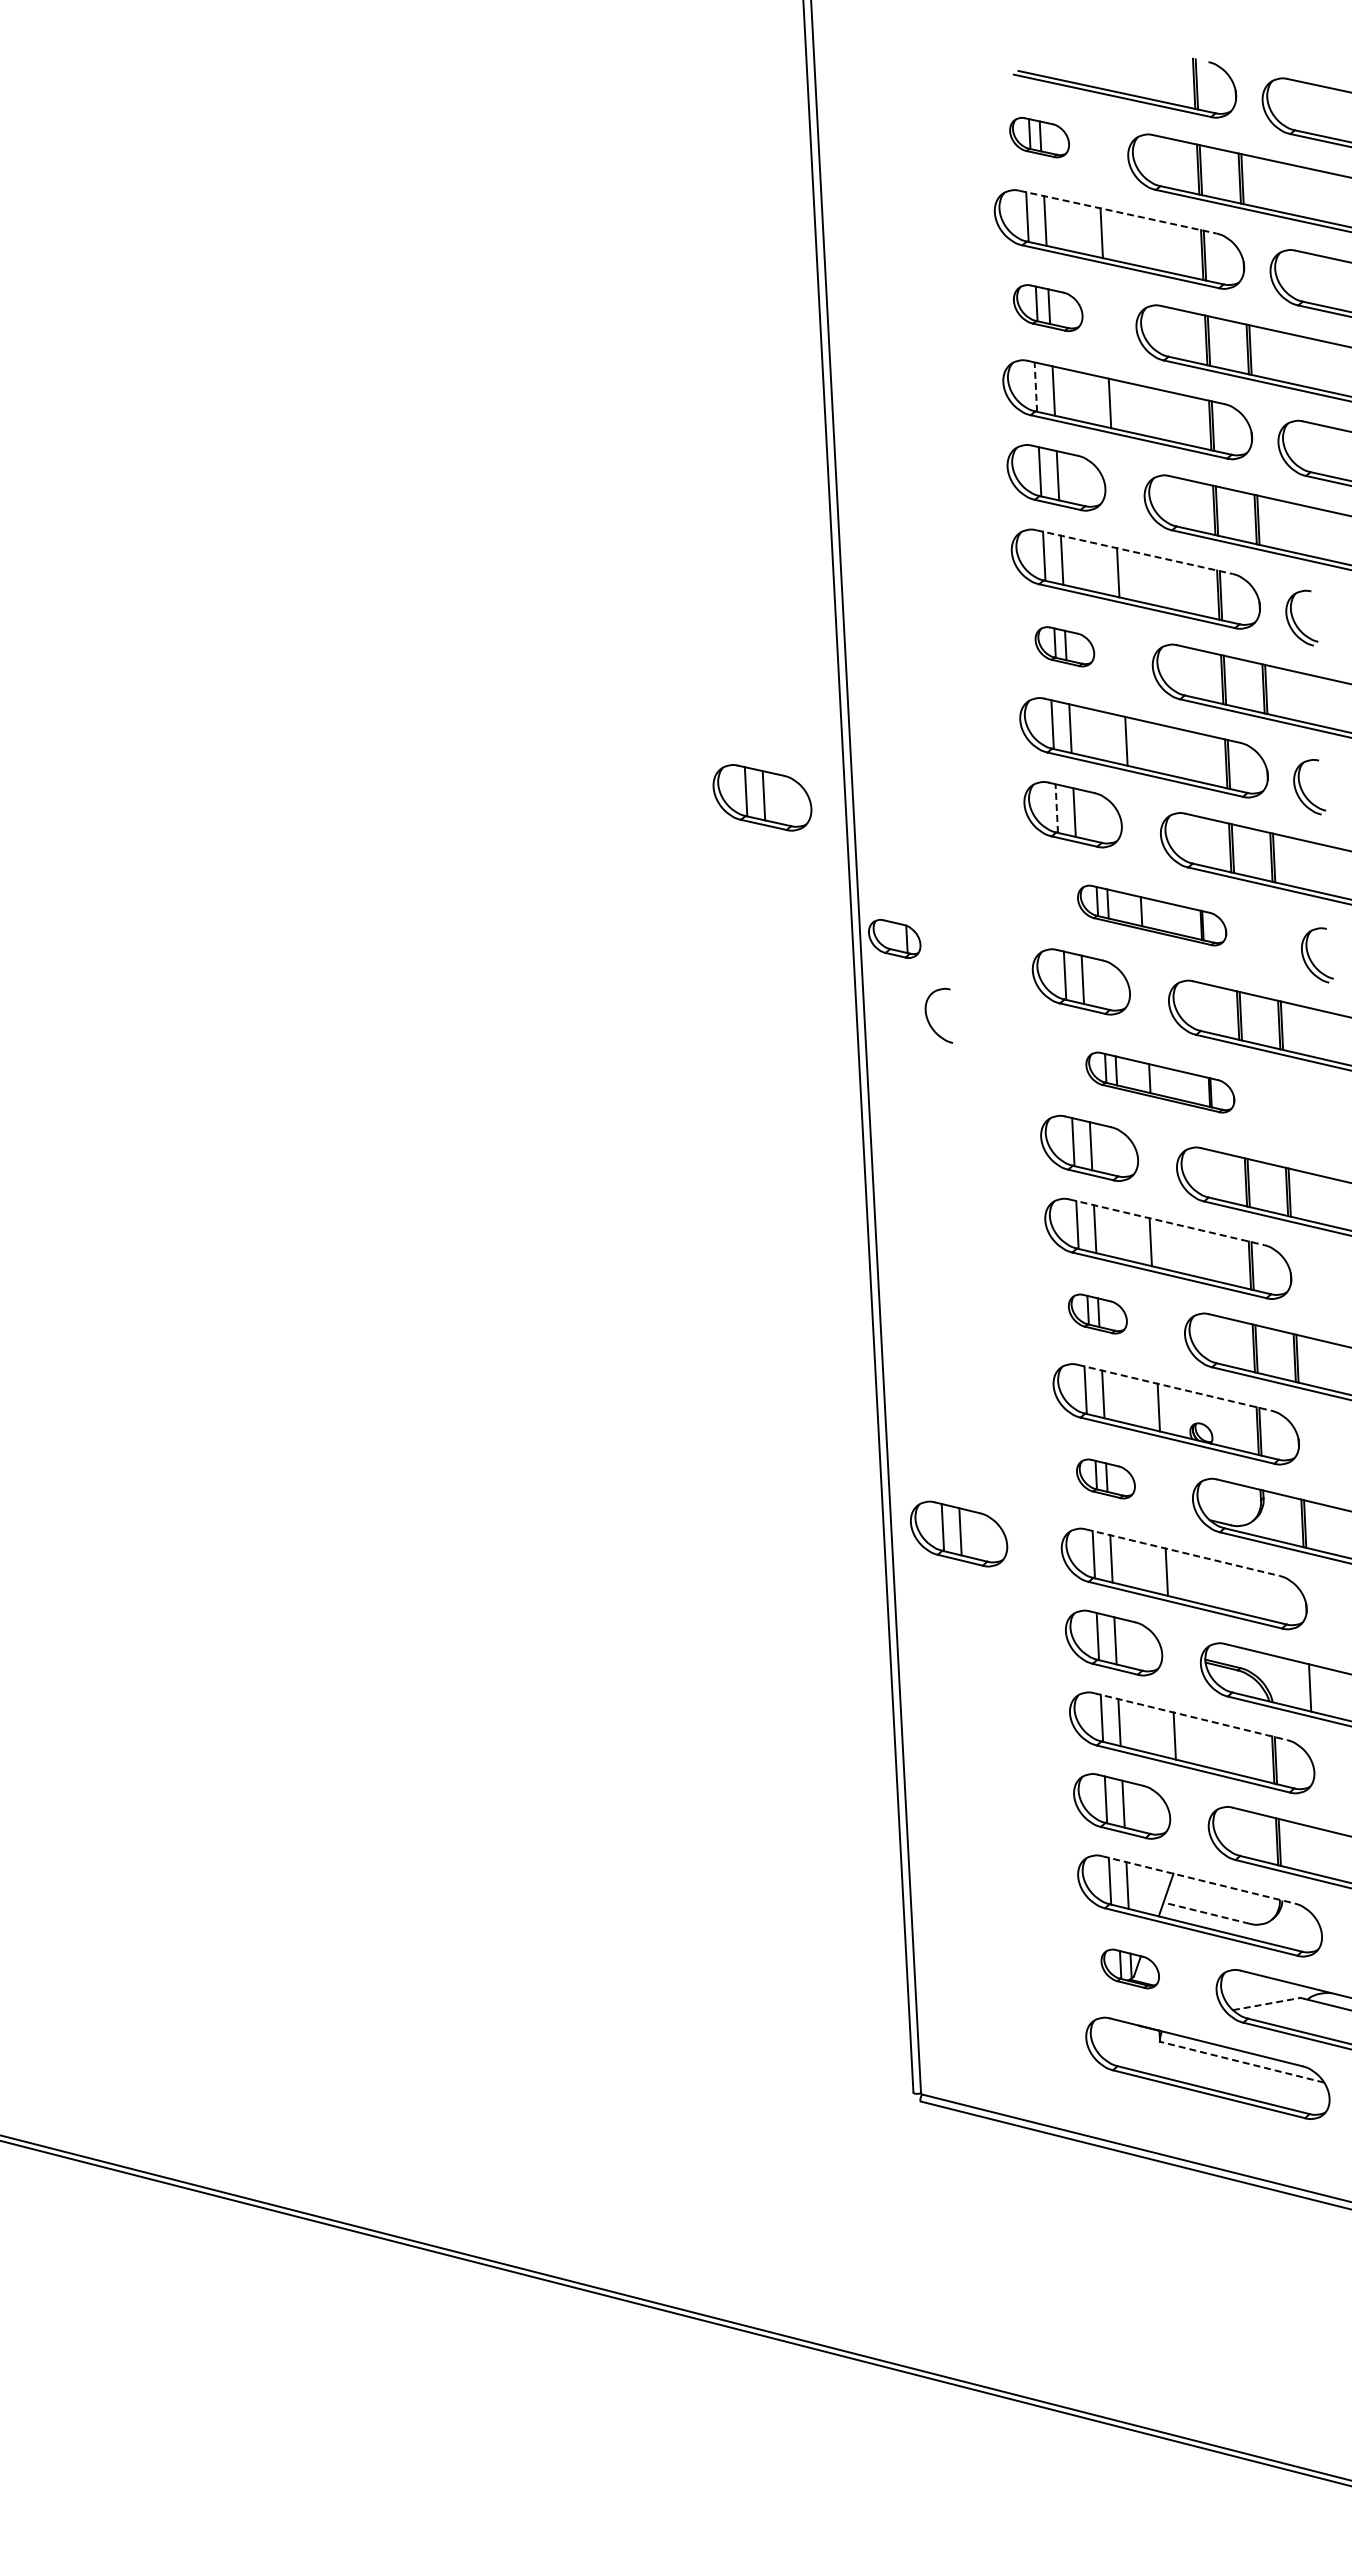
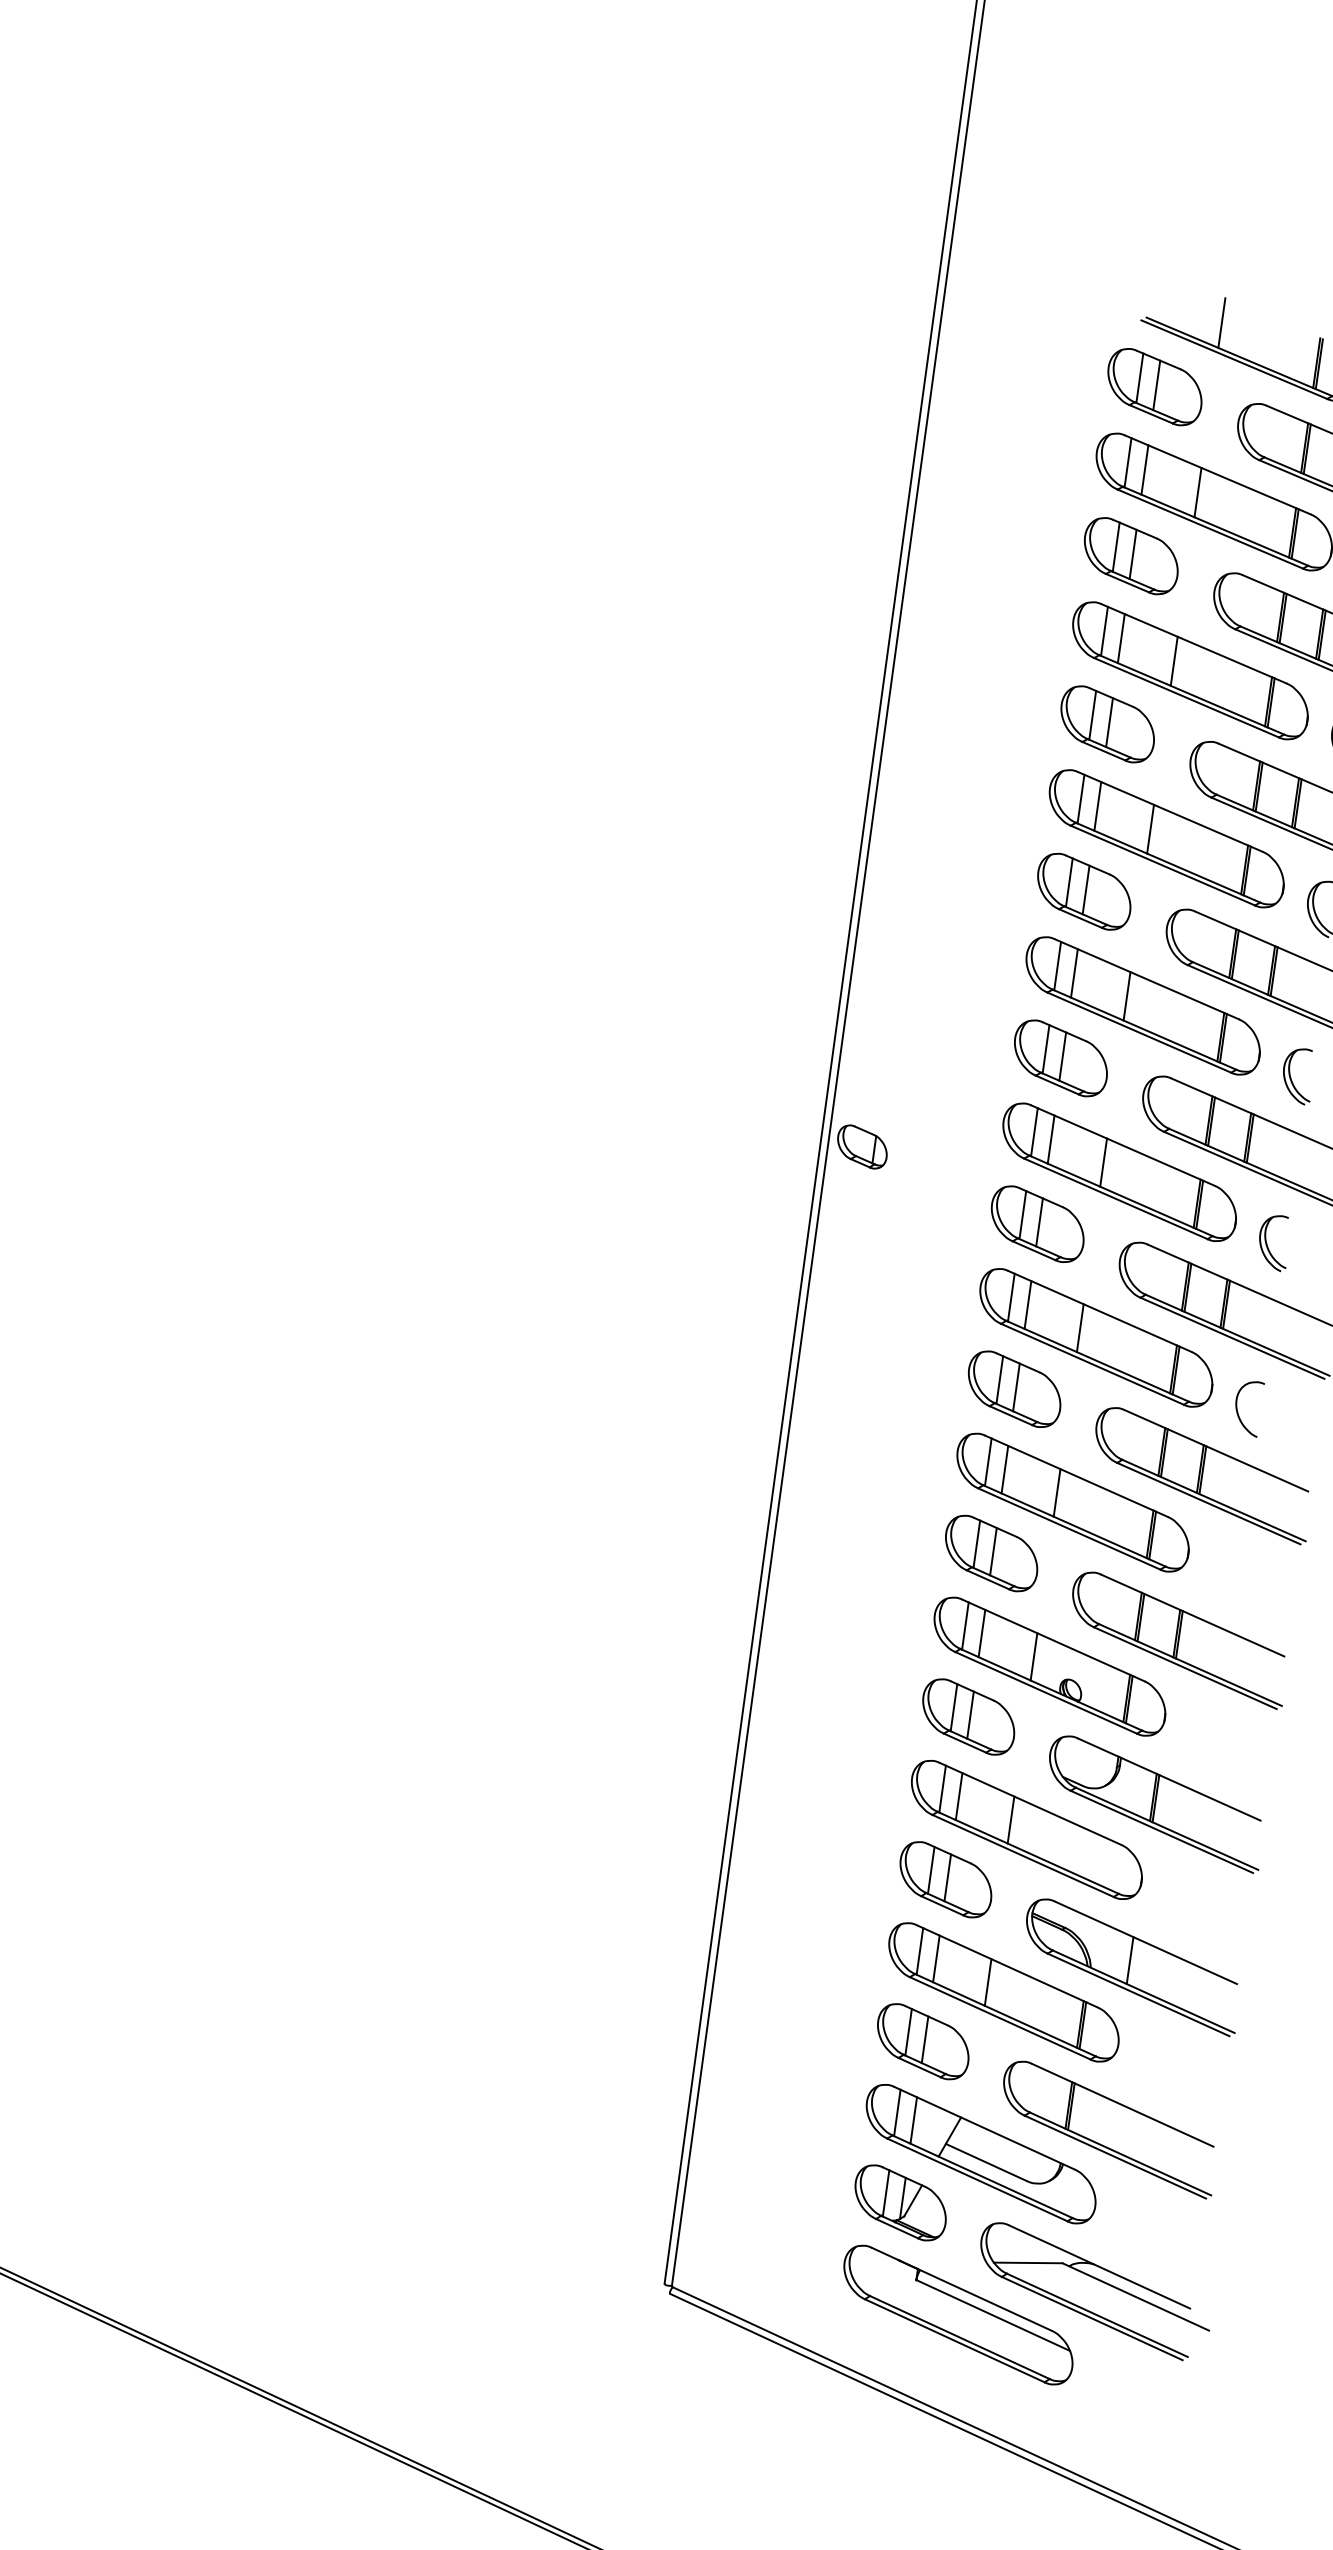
line: (1093, 62) -> (1221, 323), added
part: (1039, 137) -> (1154, 386), size x1.67
line: (1118, 212) -> (1218, 475), dashed -> solid
part: (1048, 307) -> (1131, 555), size x1.43
line: (1035, 387) -> (1104, 631), dashed -> solid
line: (1135, 552) -> (1171, 812), dashed -> solid
part: (1064, 646) -> (1083, 891), size x1.67
part: (762, 797) -> (759, 983), removed
line: (1056, 808) -> (1045, 1049), dashed -> solid
part: (1151, 915) -> (1119, 1172), size x1.67
curve: (928, 1018) -> (1237, 1408), moved
part: (1160, 1082) -> (1096, 1337), size x1.67
line: (1166, 1222) -> (1076, 1476), dashed -> solid
part: (1097, 1313) -> (991, 1552), size x1.67
line: (1174, 1387) -> (1053, 1640), dashed -> solid
part: (1105, 1478) -> (968, 1716), size x1.67
part: (959, 1533) -> (814, 1743), removed
line: (1183, 1552) -> (1031, 1803), dashed -> solid
line: (1191, 1716) -> (1008, 1966), dashed -> solid
line: (1199, 1880) -> (985, 2128), dashed -> solid
line: (1206, 1913) -> (986, 2162), dashed -> solid
part: (1130, 1968) -> (901, 2202), size x1.67
line: (1267, 2003) -> (1029, 2262), dashed -> solid
line: (1242, 2062) -> (993, 2315), dashed -> solid

